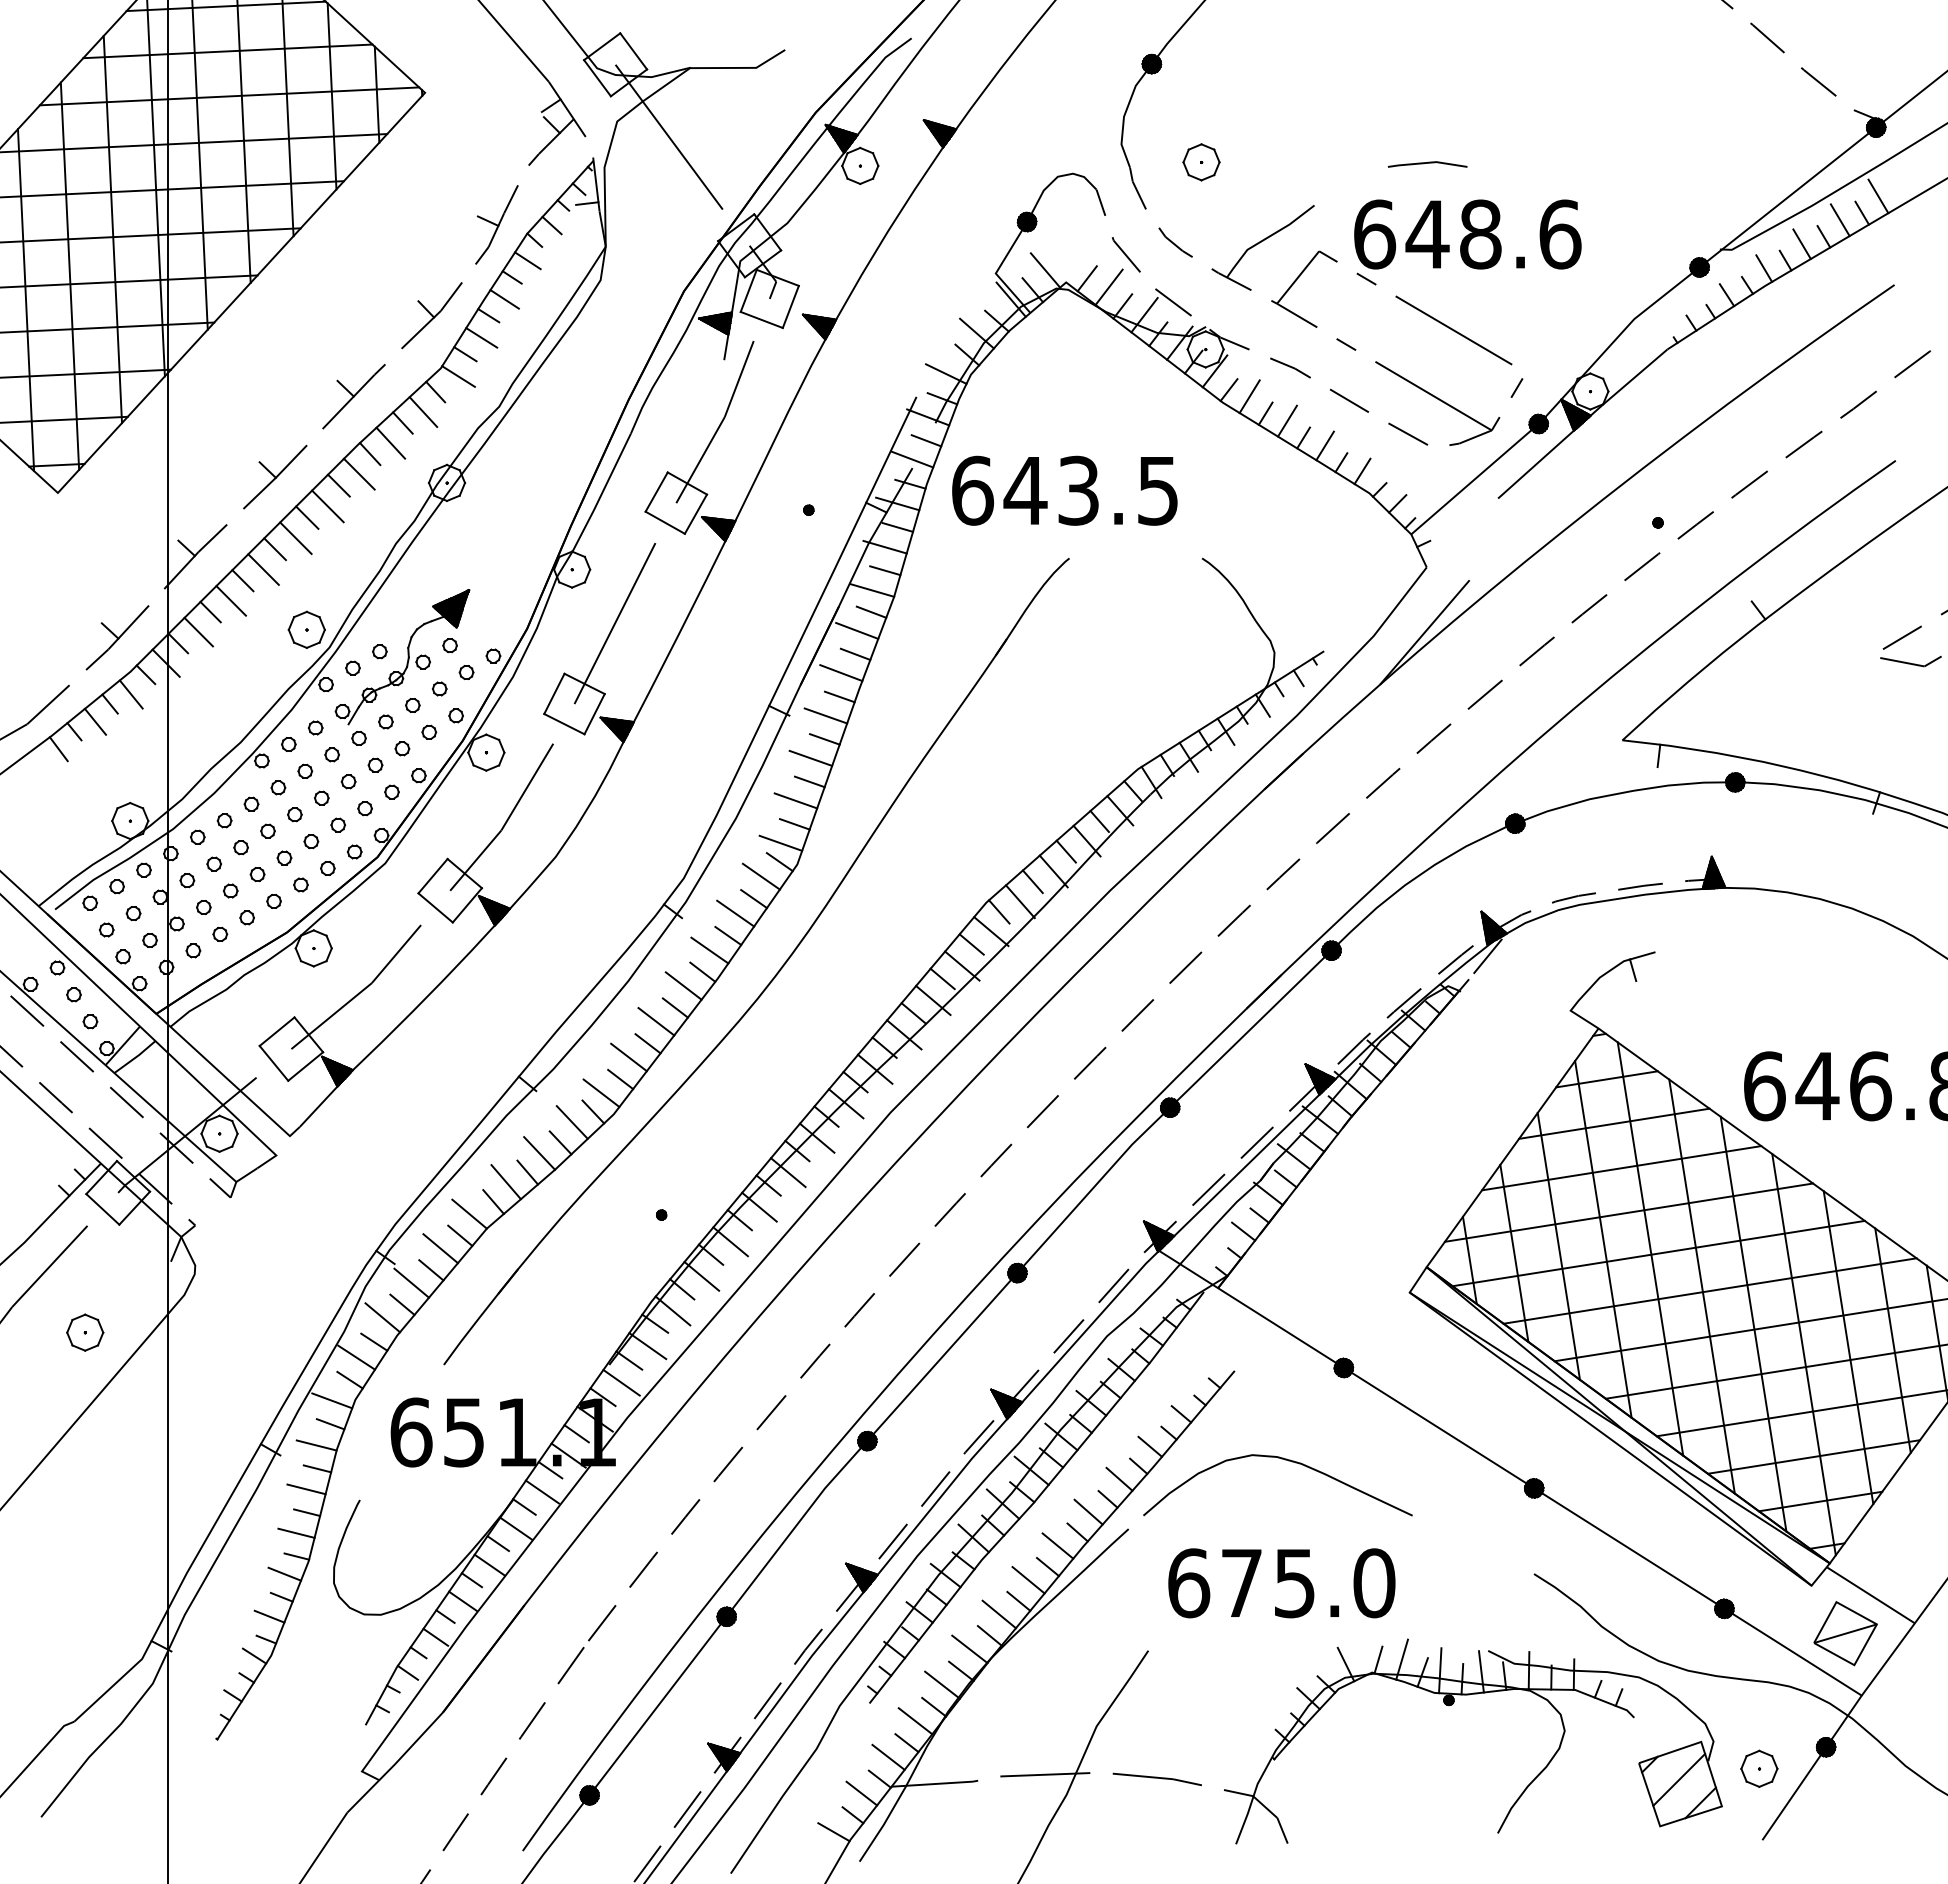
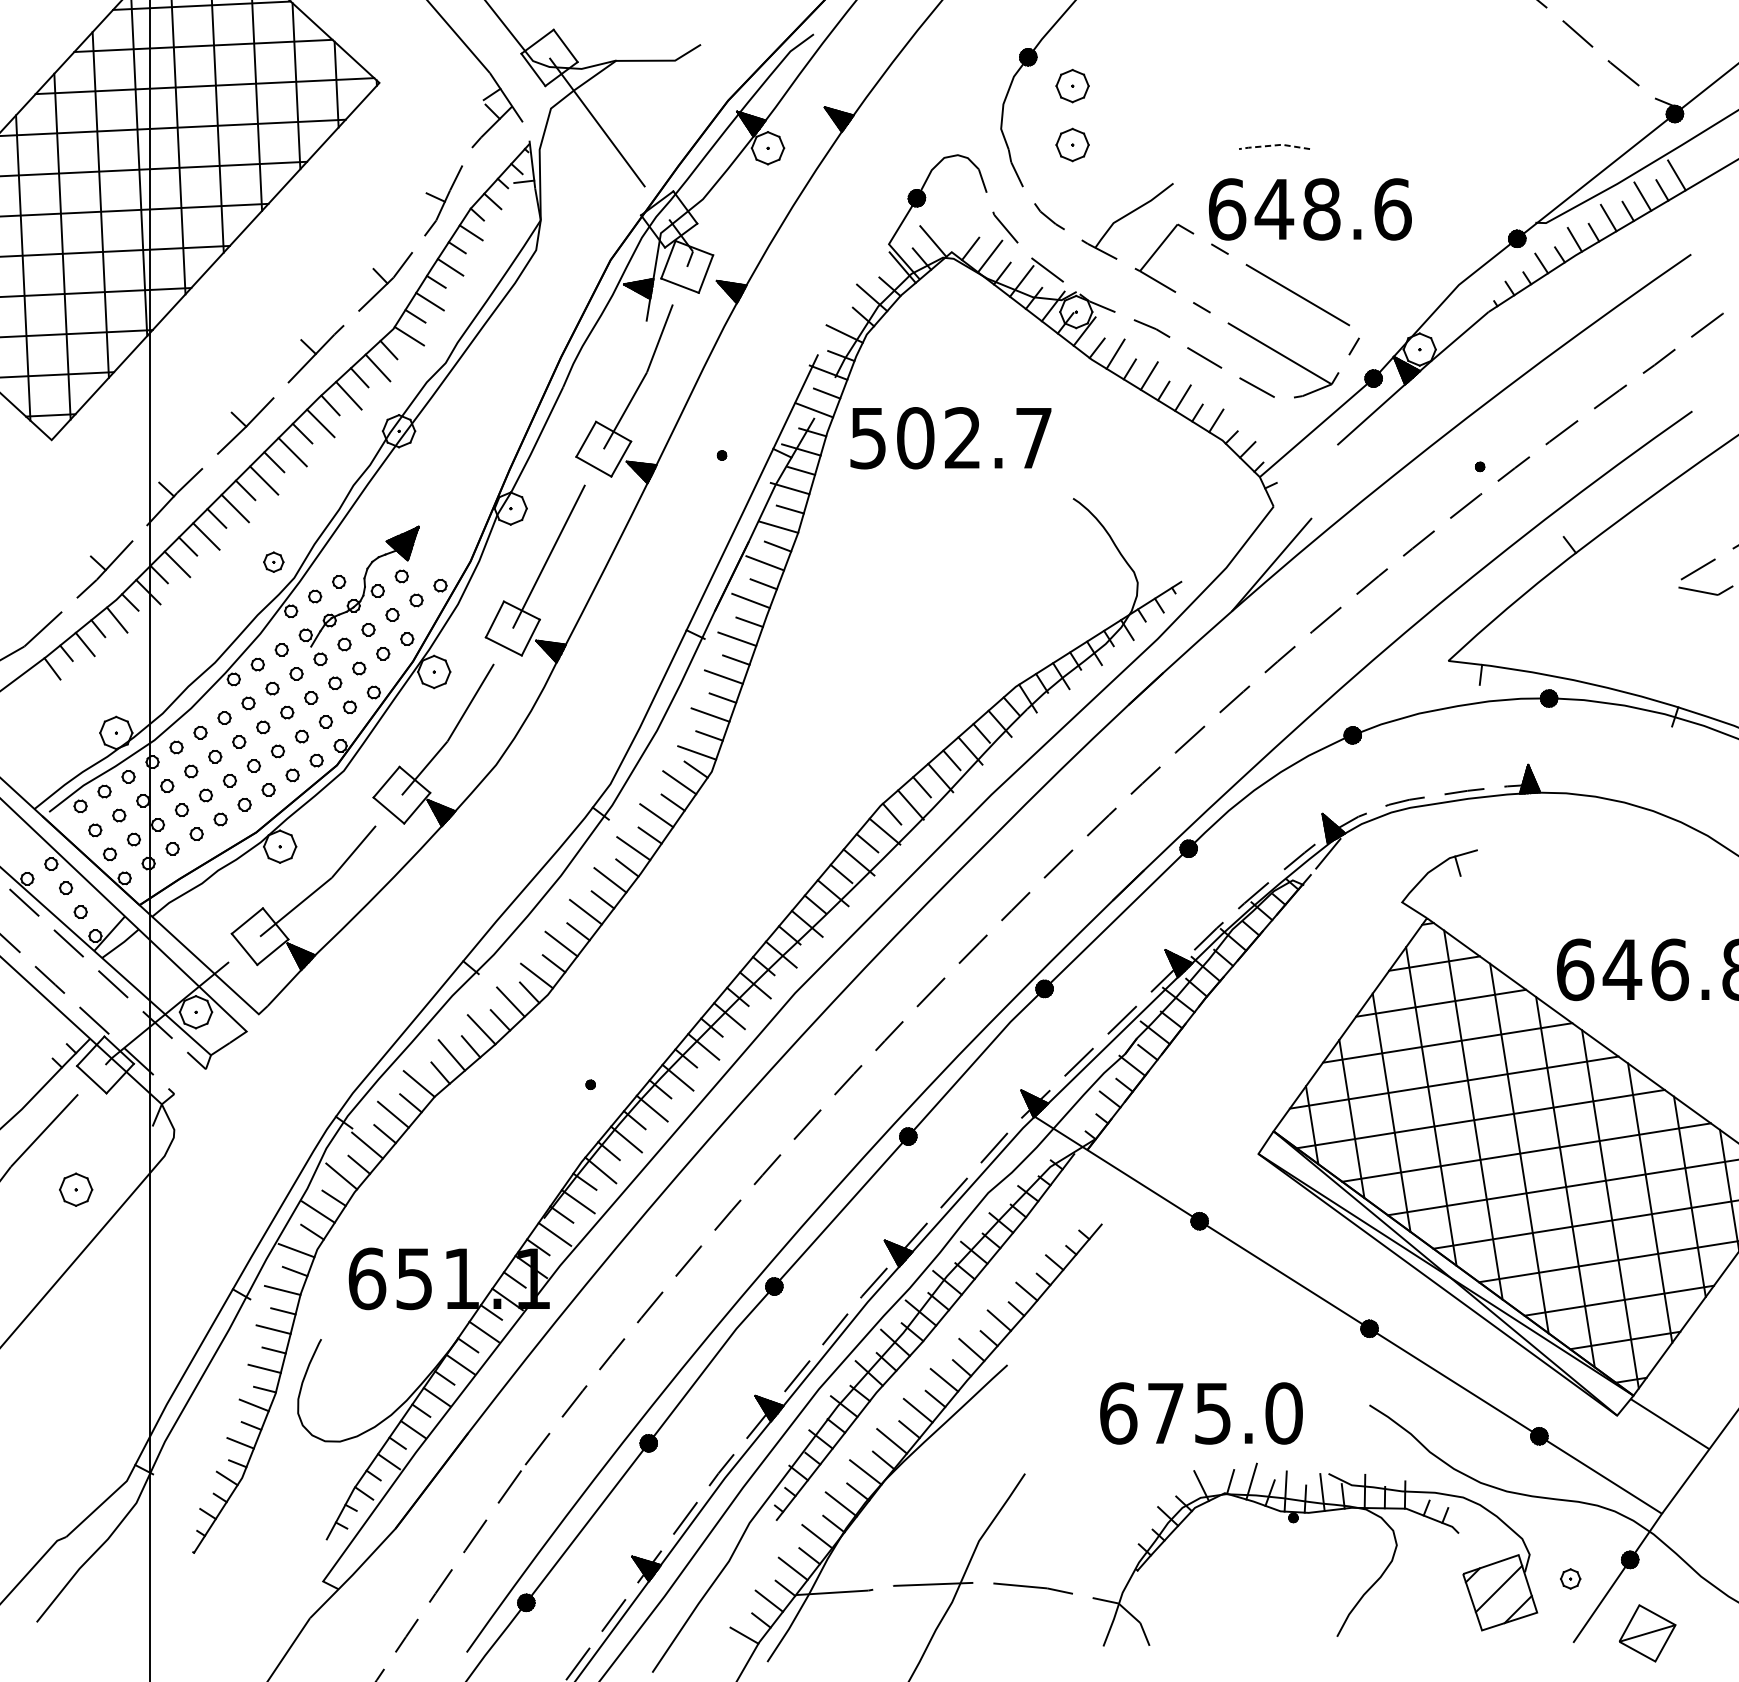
part: (1201, 96) -> (1072, 86), added
line: (1427, 162) -> (1274, 145), solid -> dashed
text: (1064, 490) -> (950, 437), 643.5 -> 502.7
part: (306, 629) -> (273, 562), size x0.6
part: (774, 975) -> (691, 870), removed
curve: (1285, 1460) -> (1147, 1303), removed
text: (1281, 1583) -> (1201, 1413), moved
part: (1845, 1633) -> (1647, 1633), moved
part: (1759, 1768) -> (1570, 1578), size x0.6

